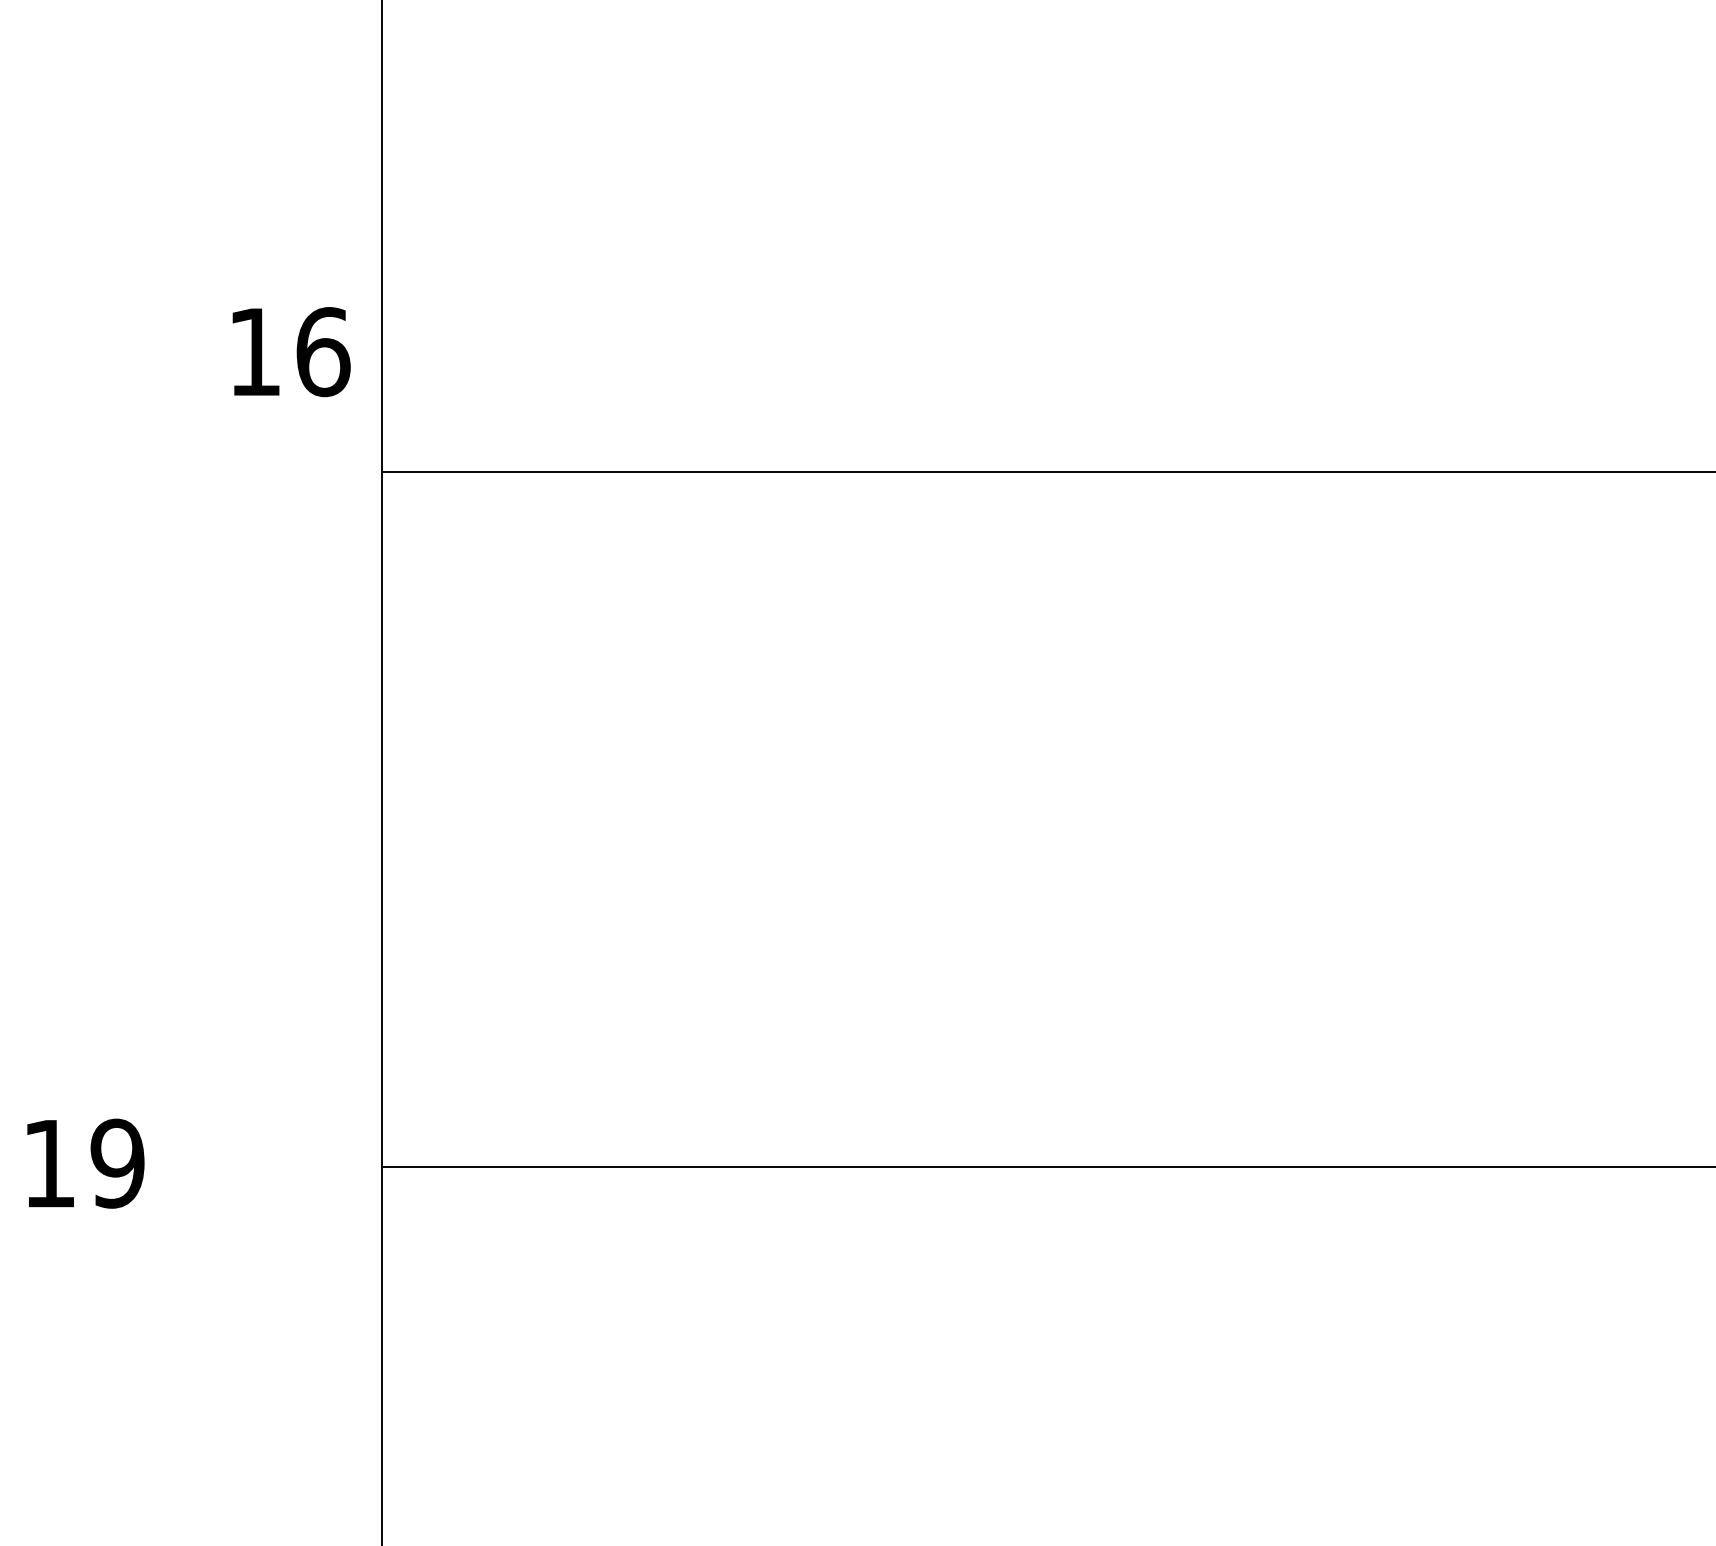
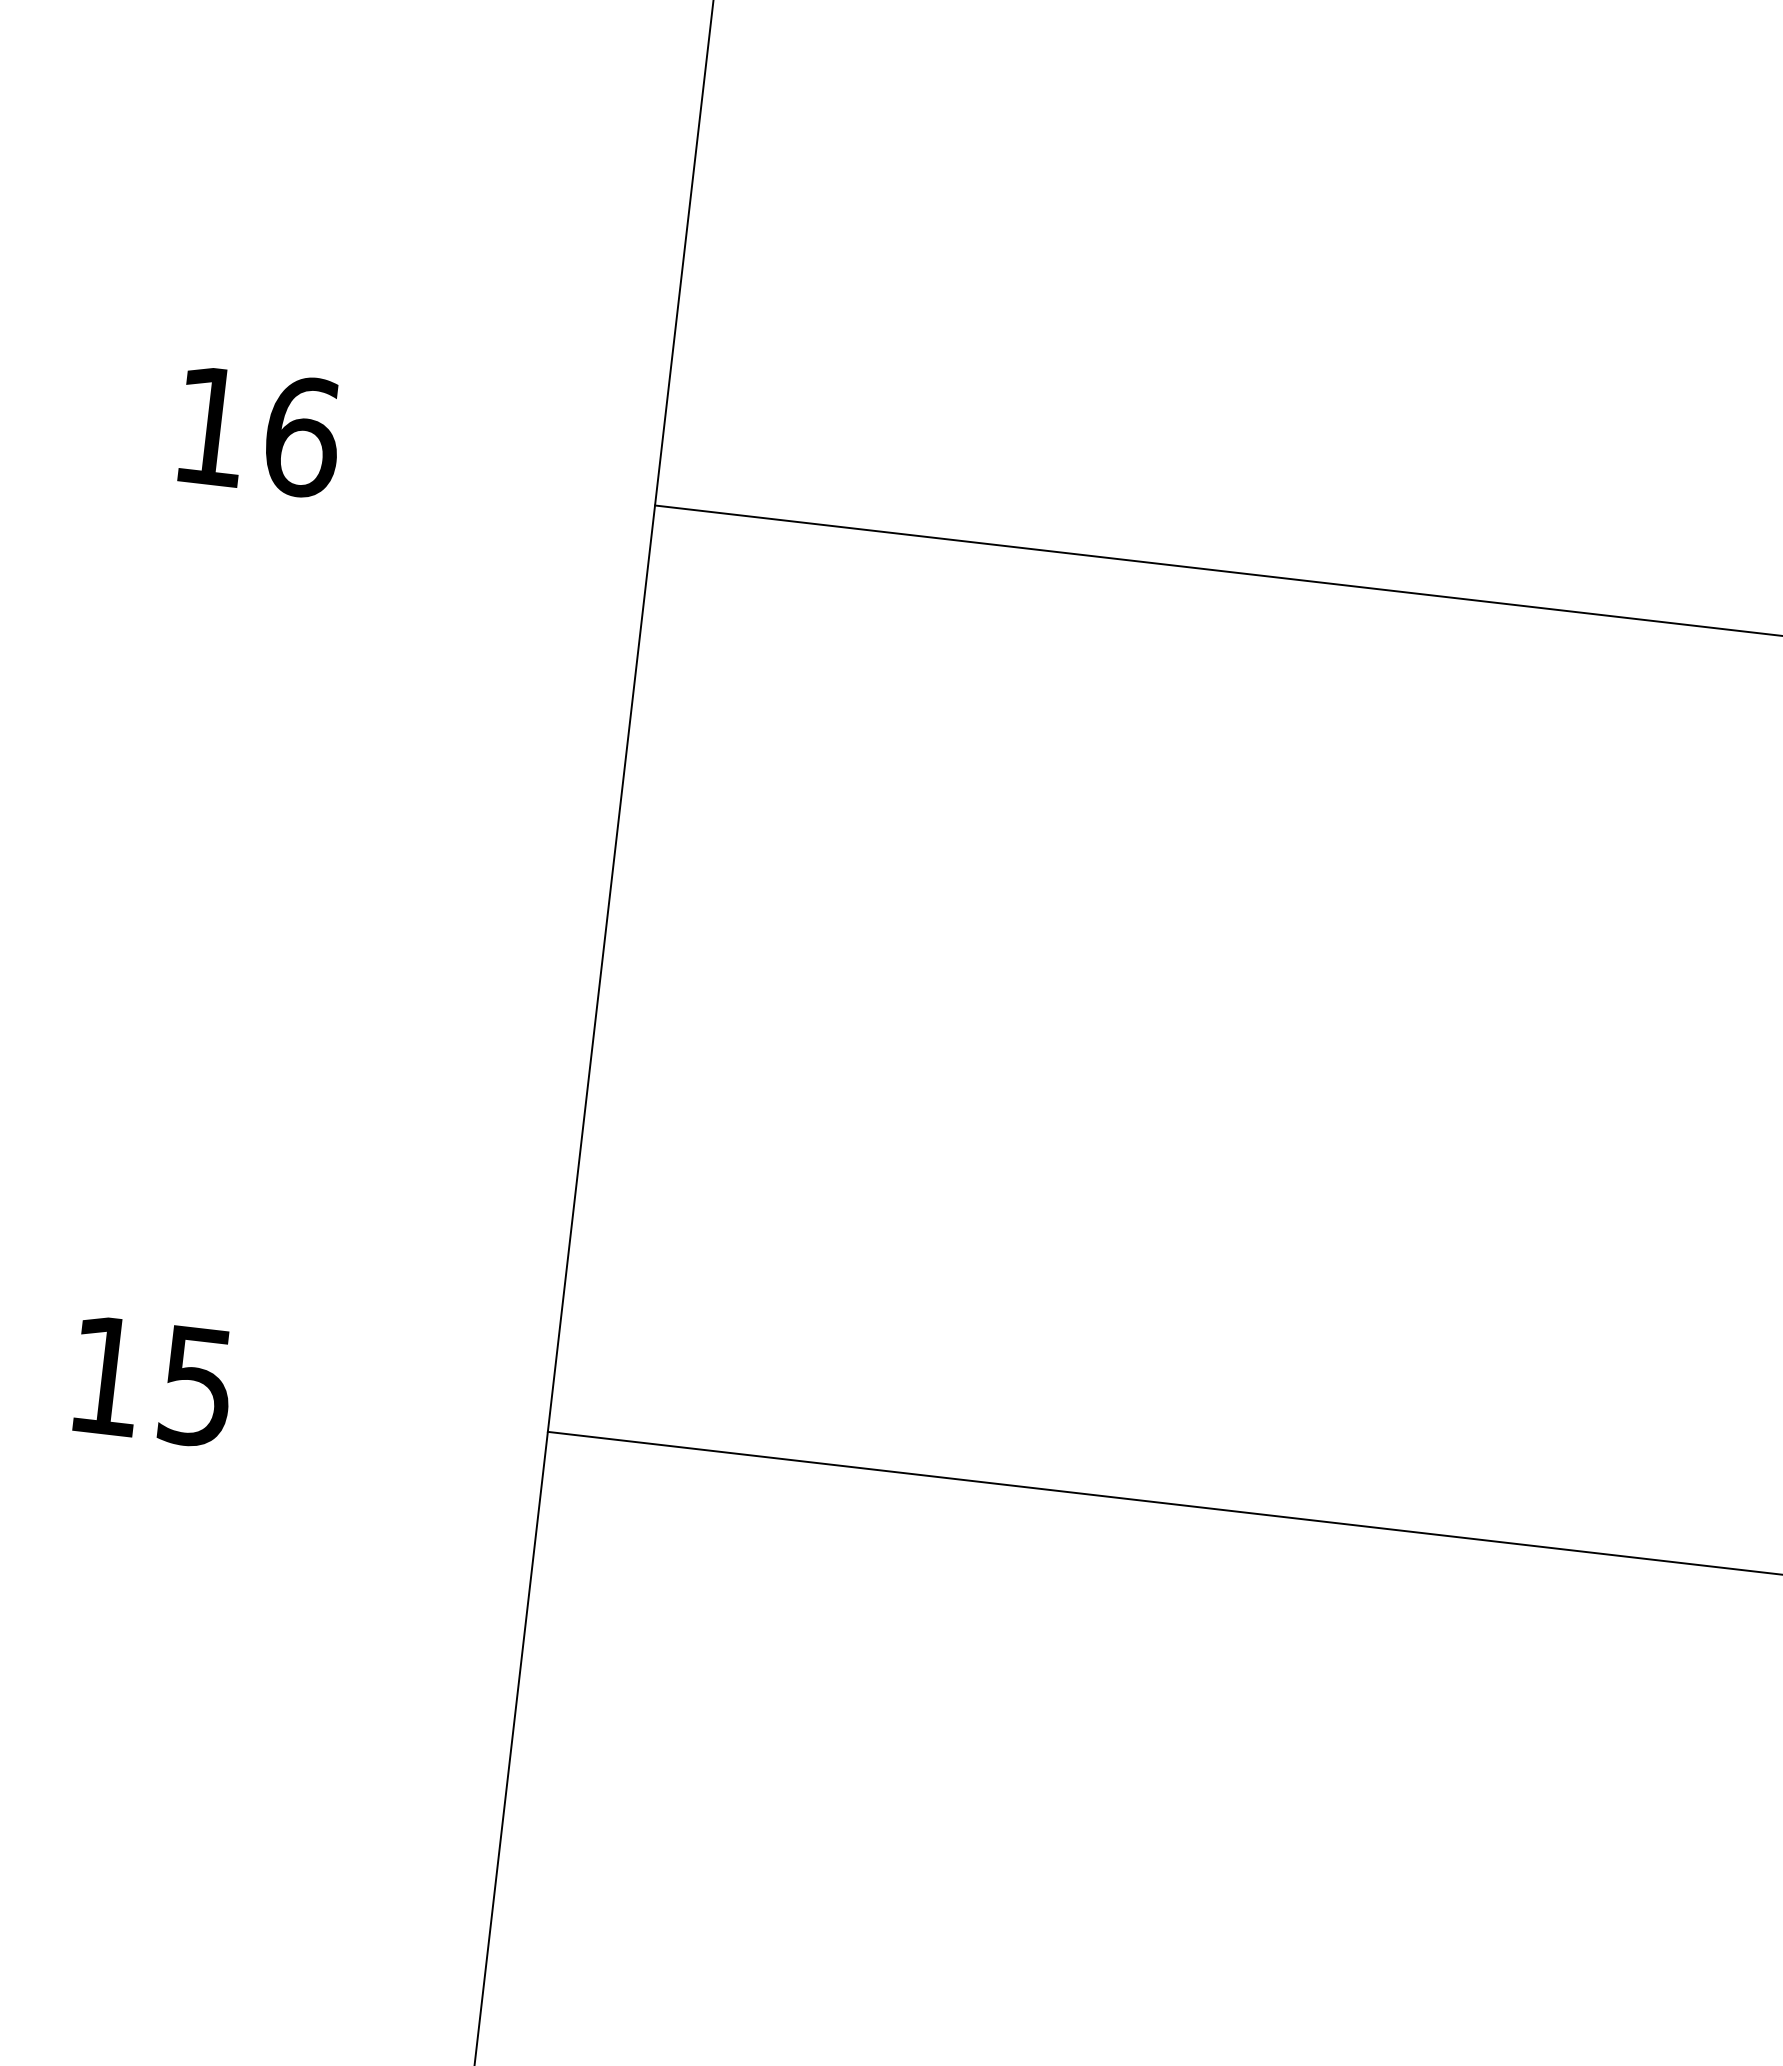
text: (291, 352) -> (259, 432), moved
text: (117, 1163) -> (196, 1386), 19 -> 15

